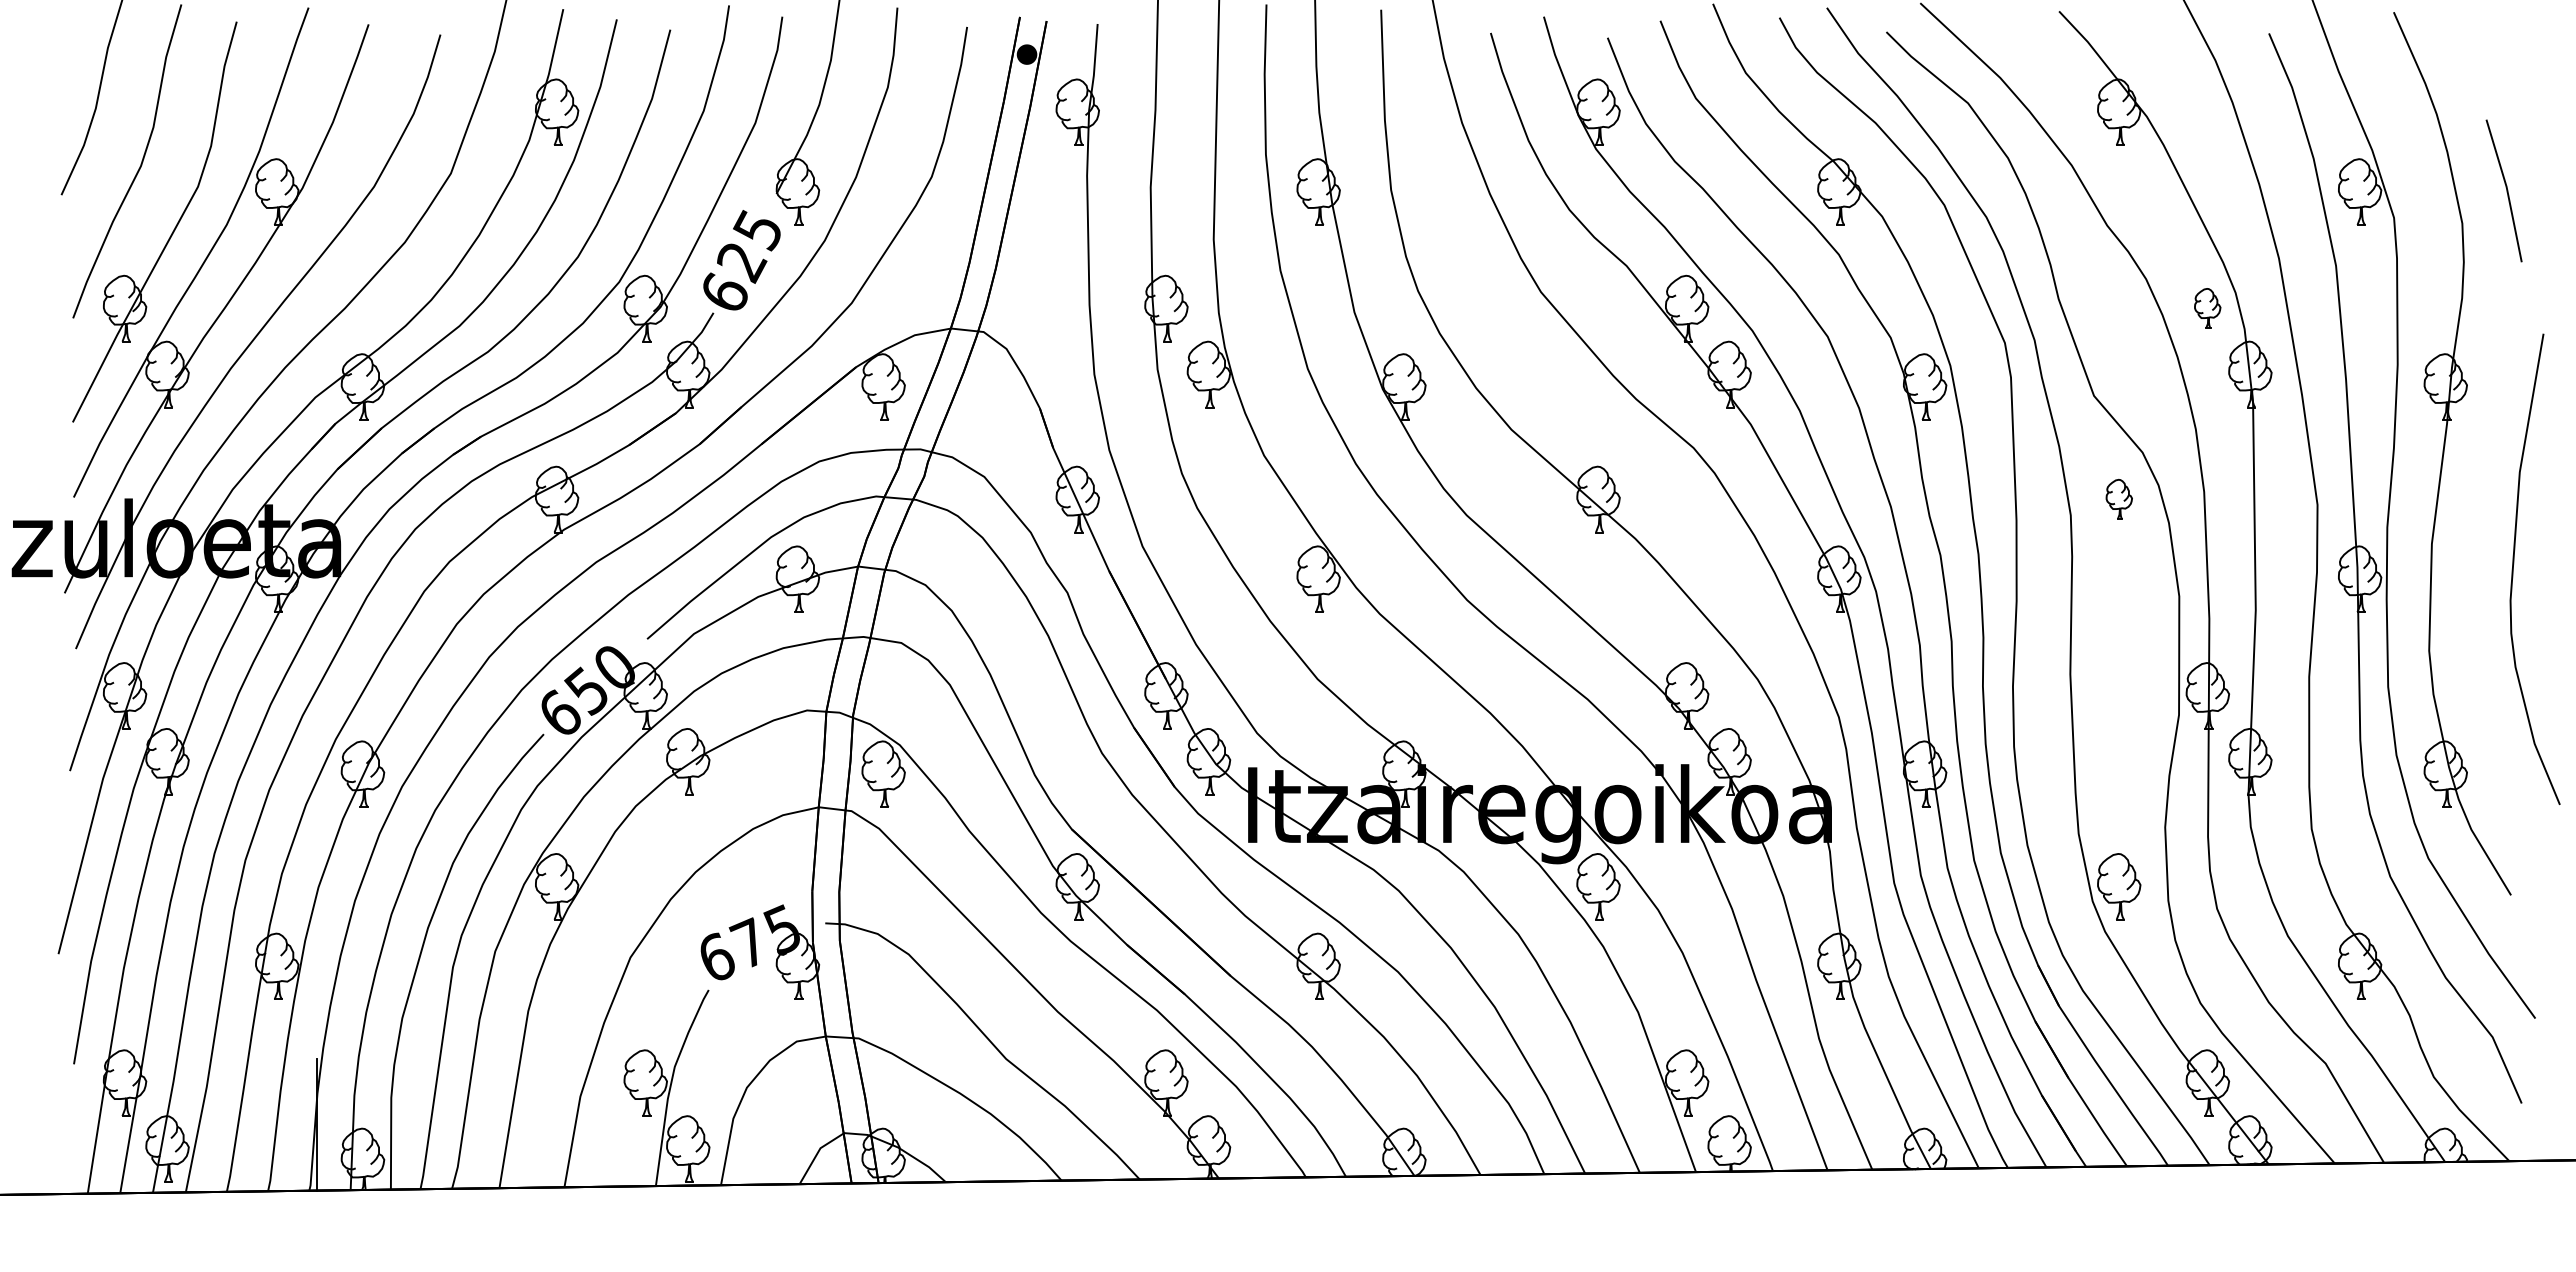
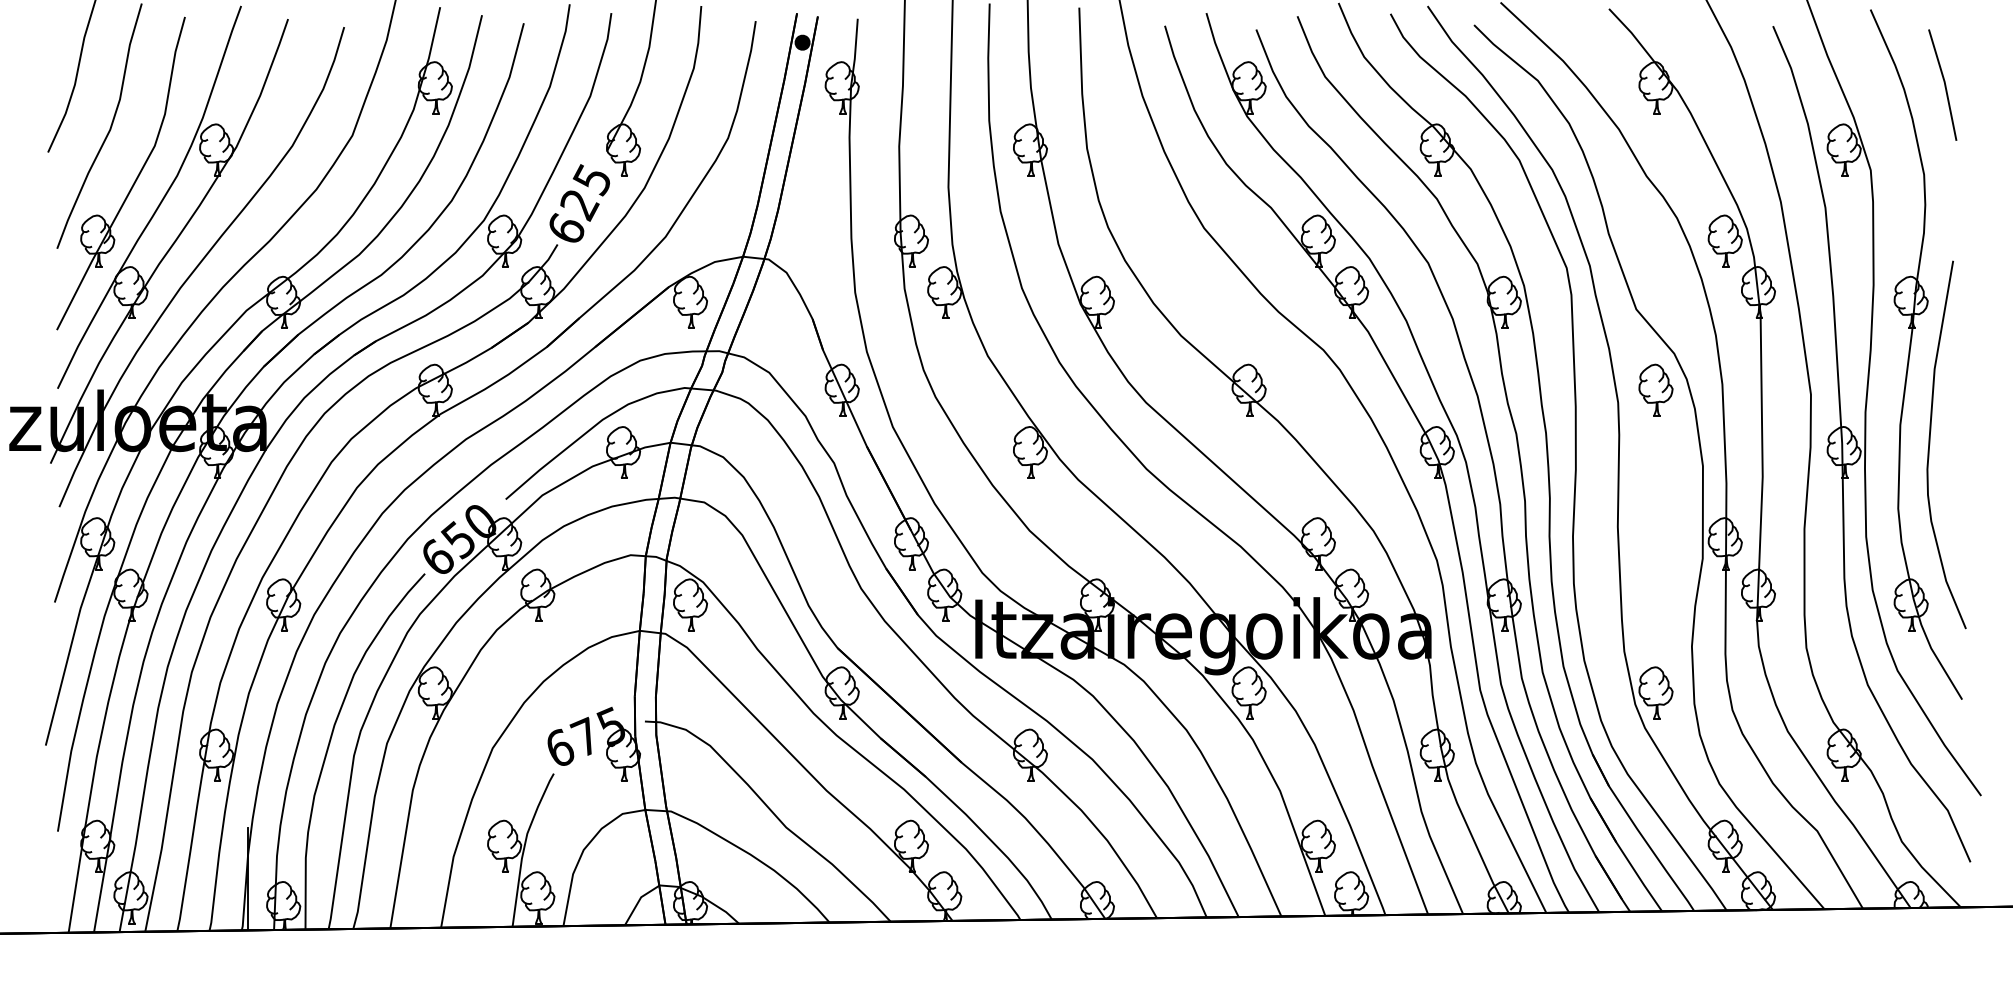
line: (2506, 190) -> (1944, 84), moved
part: (2207, 308) -> (1724, 241), size x1.67
part: (2119, 499) -> (1656, 390), size x1.67
curve: (2514, 564) -> (1930, 441), moved

